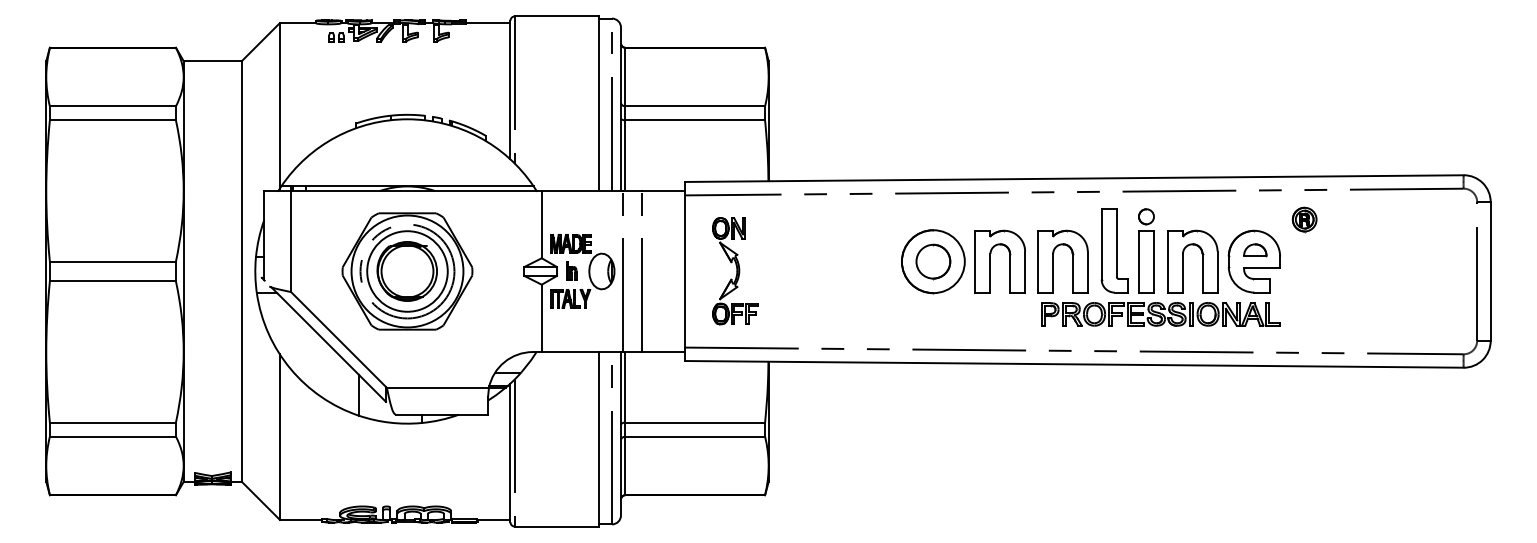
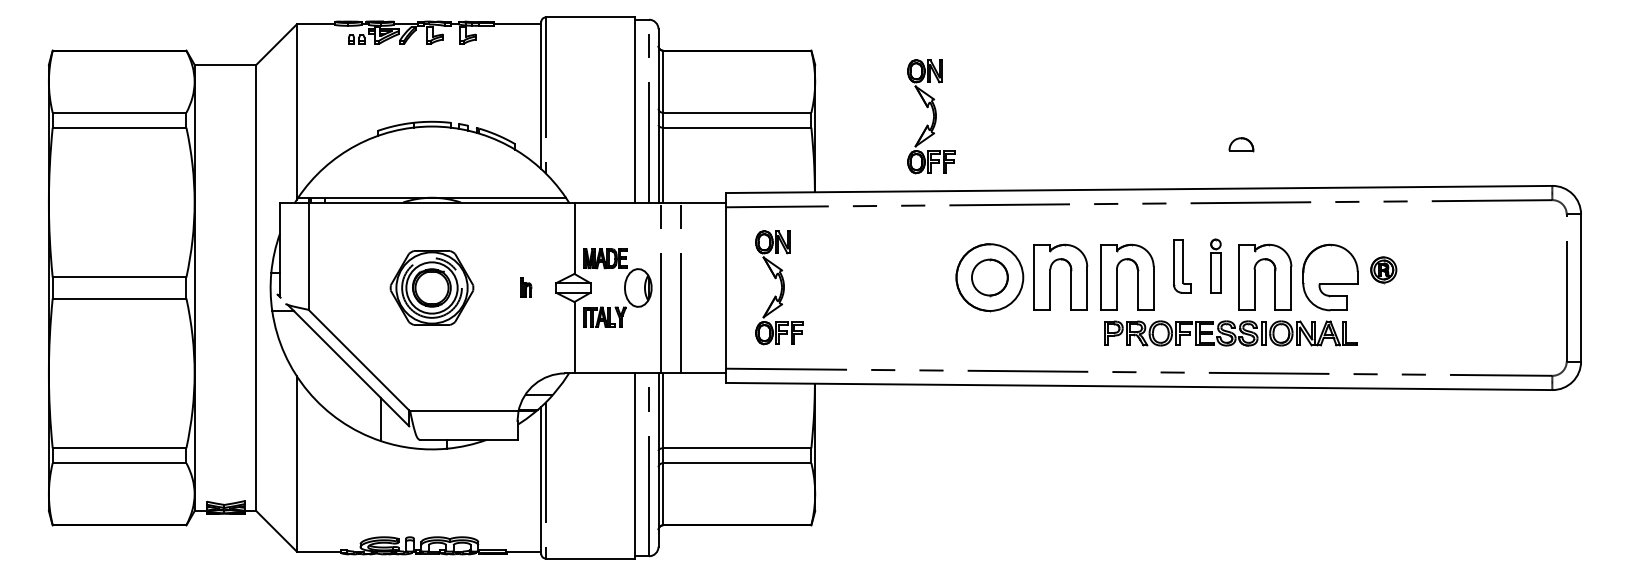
part: (878, 109) -> (931, 116), added
part: (1304, 220) -> (1383, 270), moved
part: (1146, 250) -> (1215, 265), size x0.6
part: (1255, 250) -> (1241, 144), moved
part: (1113, 251) -> (1181, 266), size x0.6
part: (406, 271) -> (431, 287), size x0.6
part: (571, 271) -> (526, 287), moved

